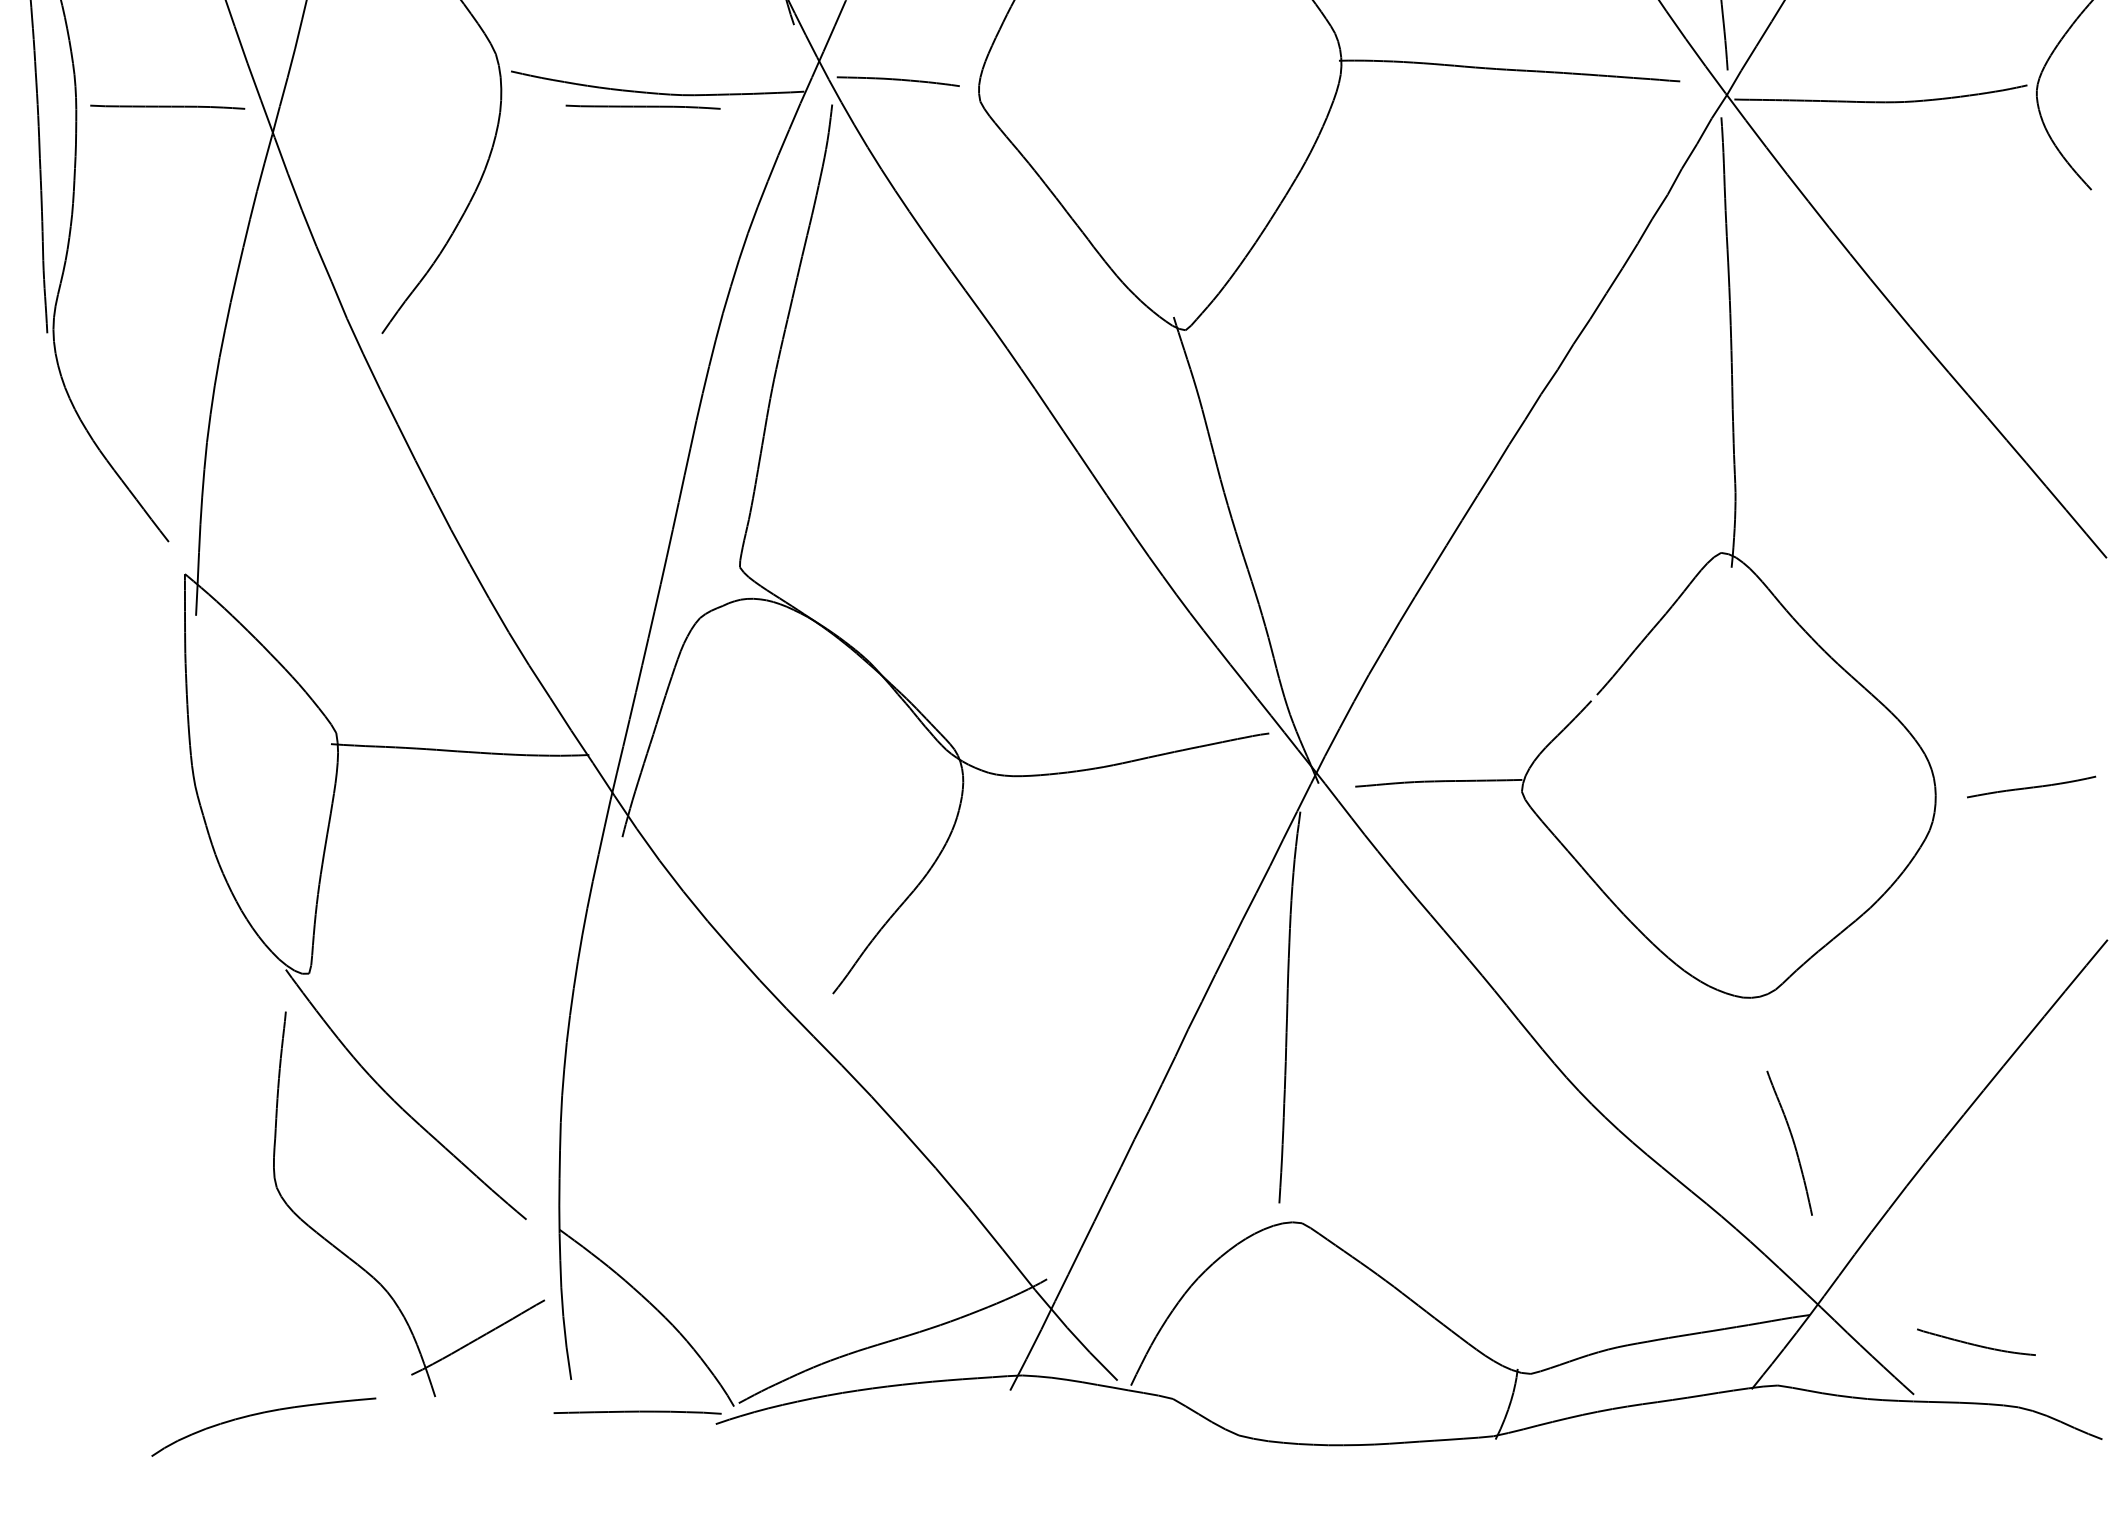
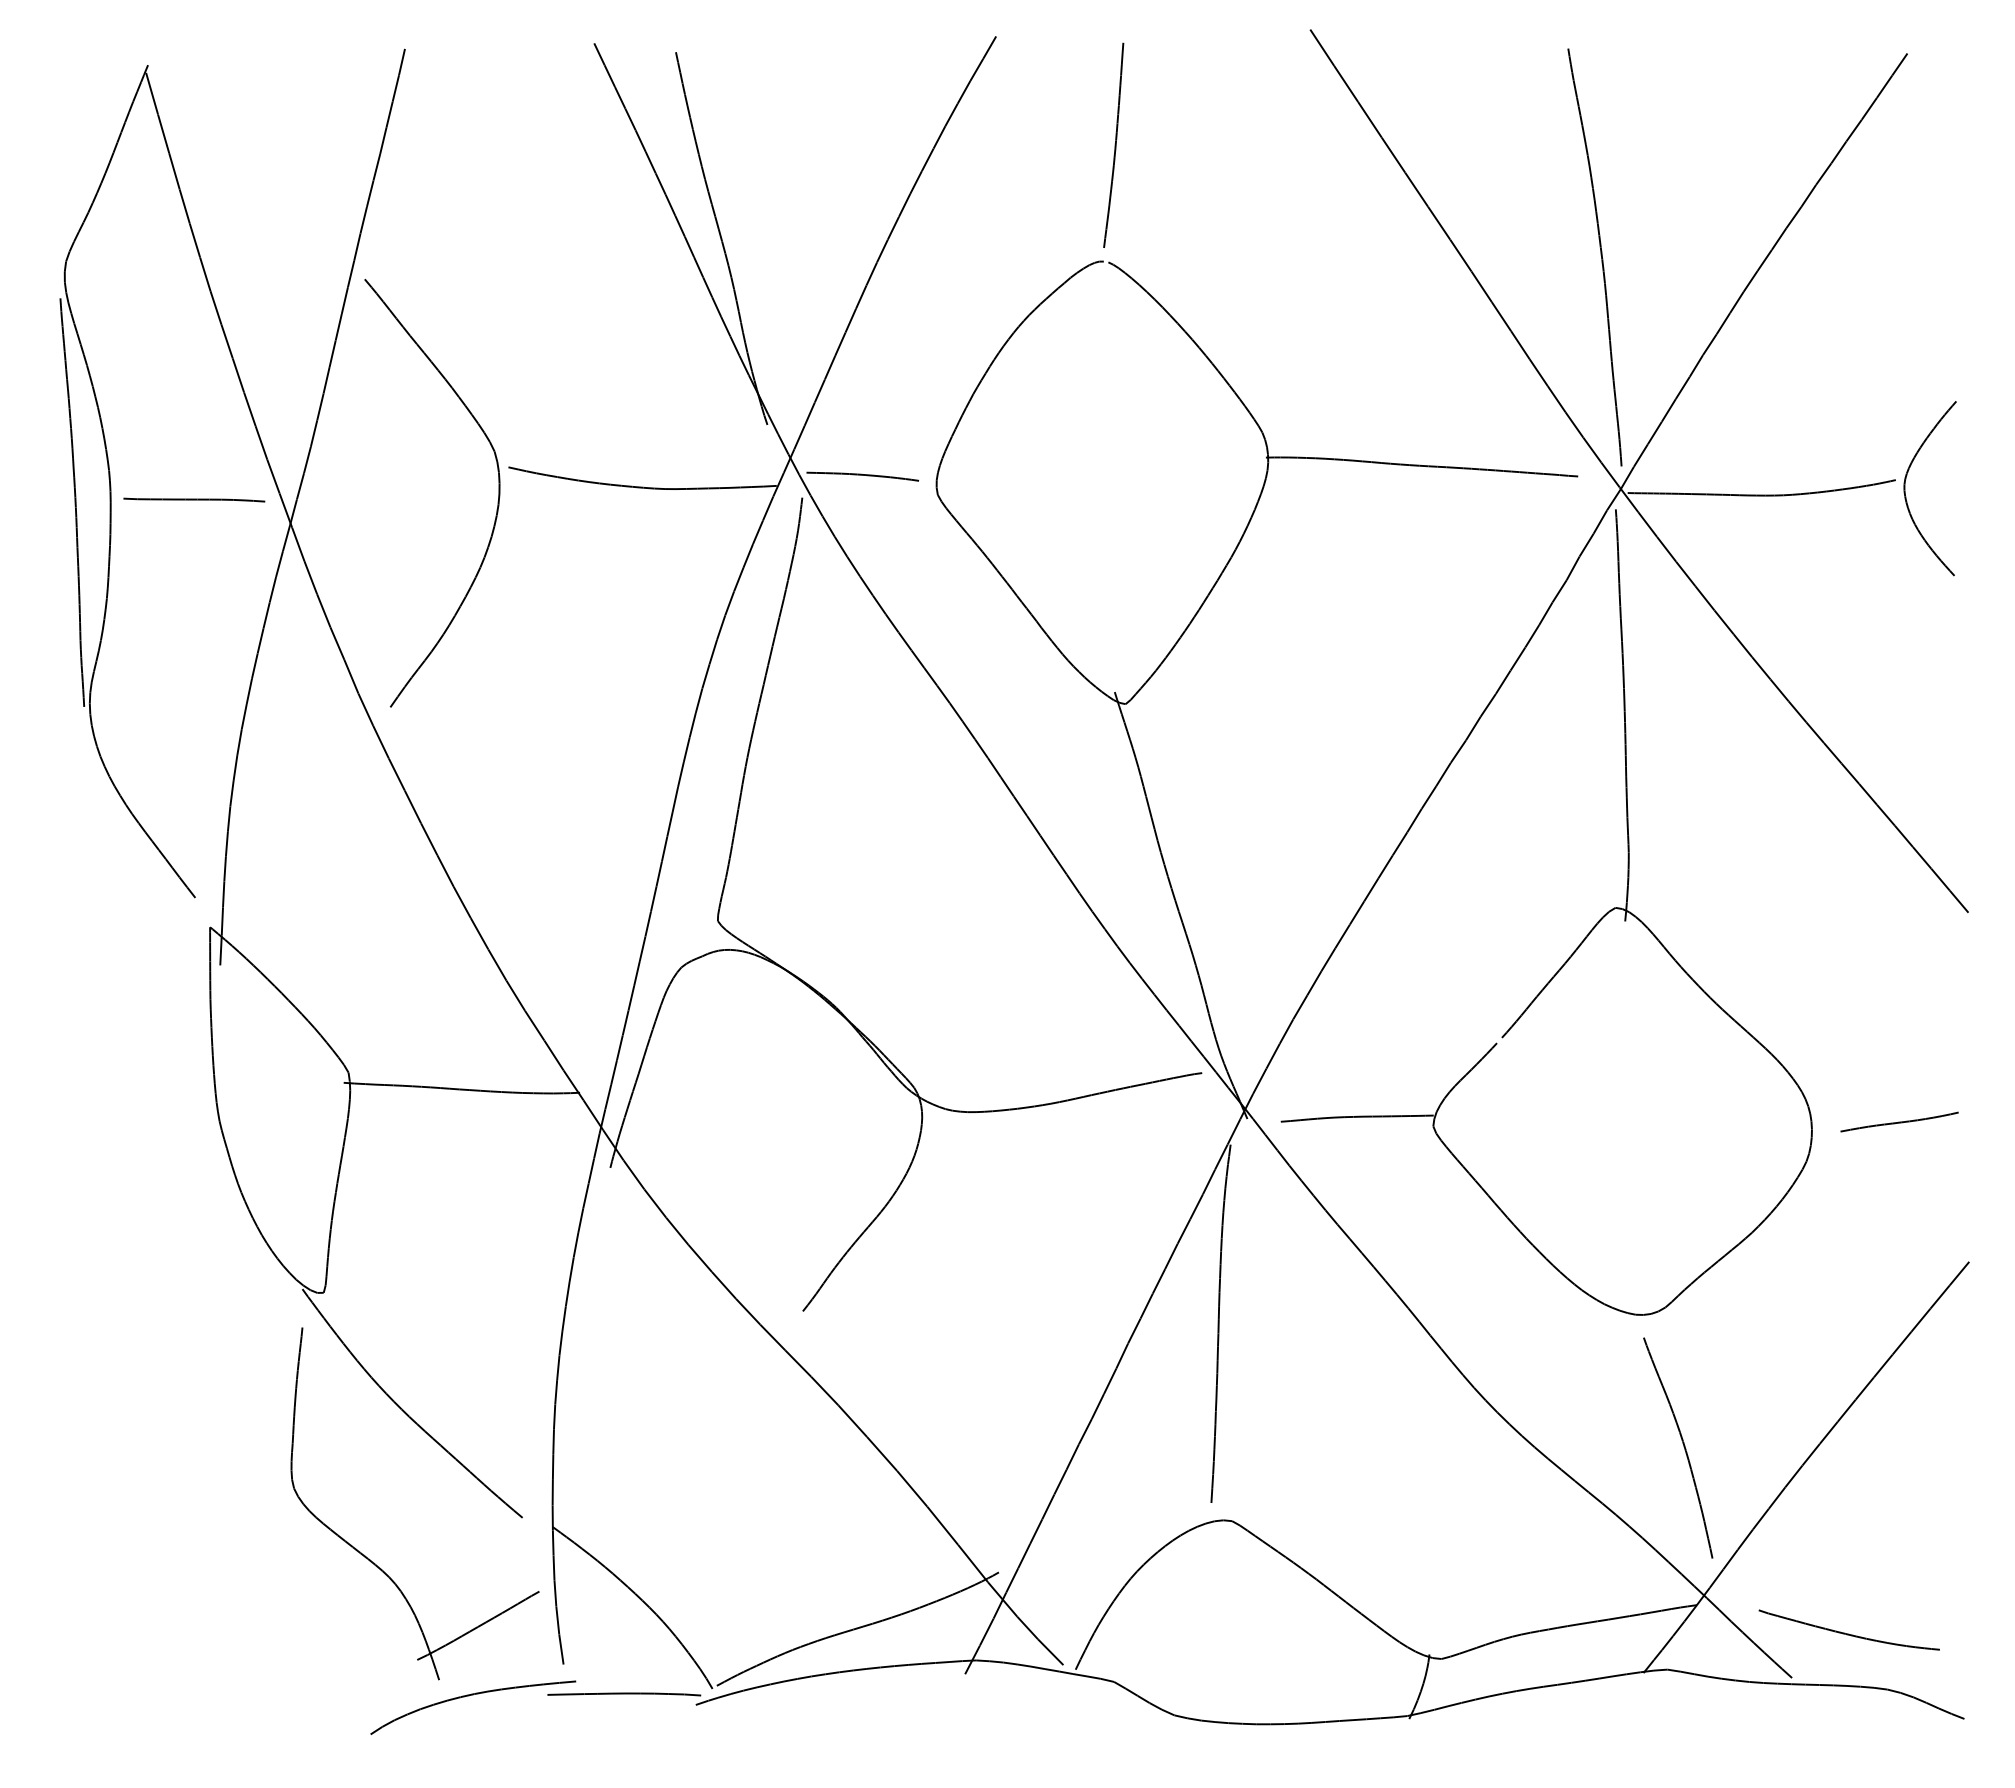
line: (643, 106) -> (629, 499), removed
part: (1789, 1142) -> (1678, 1447), size x1.67
part: (1975, 1341) -> (1848, 1629), size x1.67
part: (259, 1414) -> (469, 1696), moved

